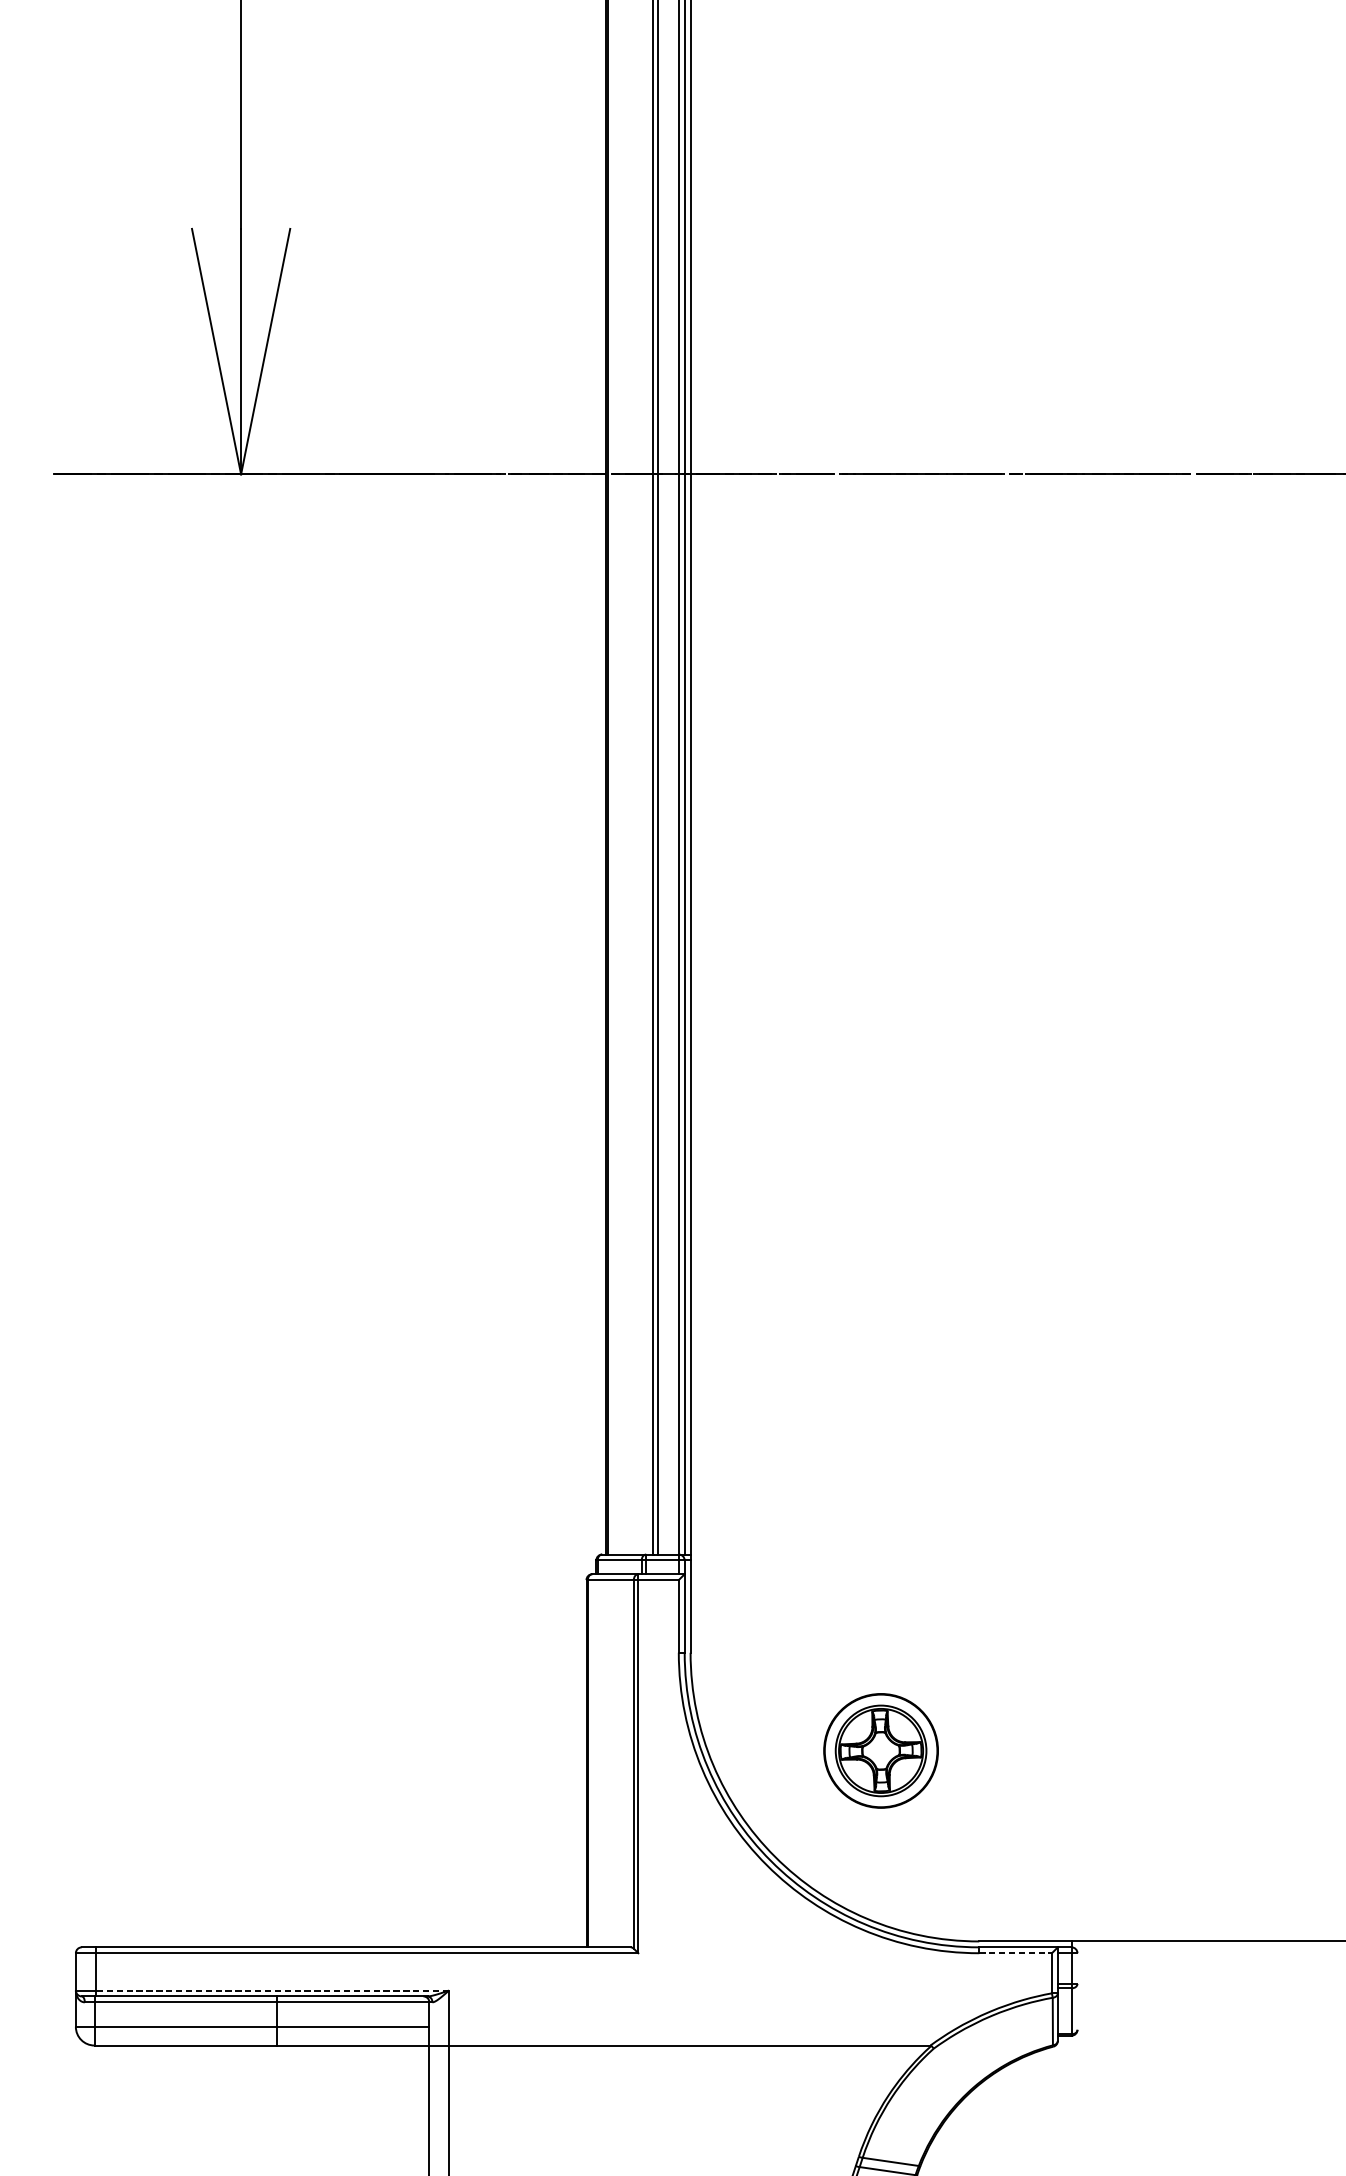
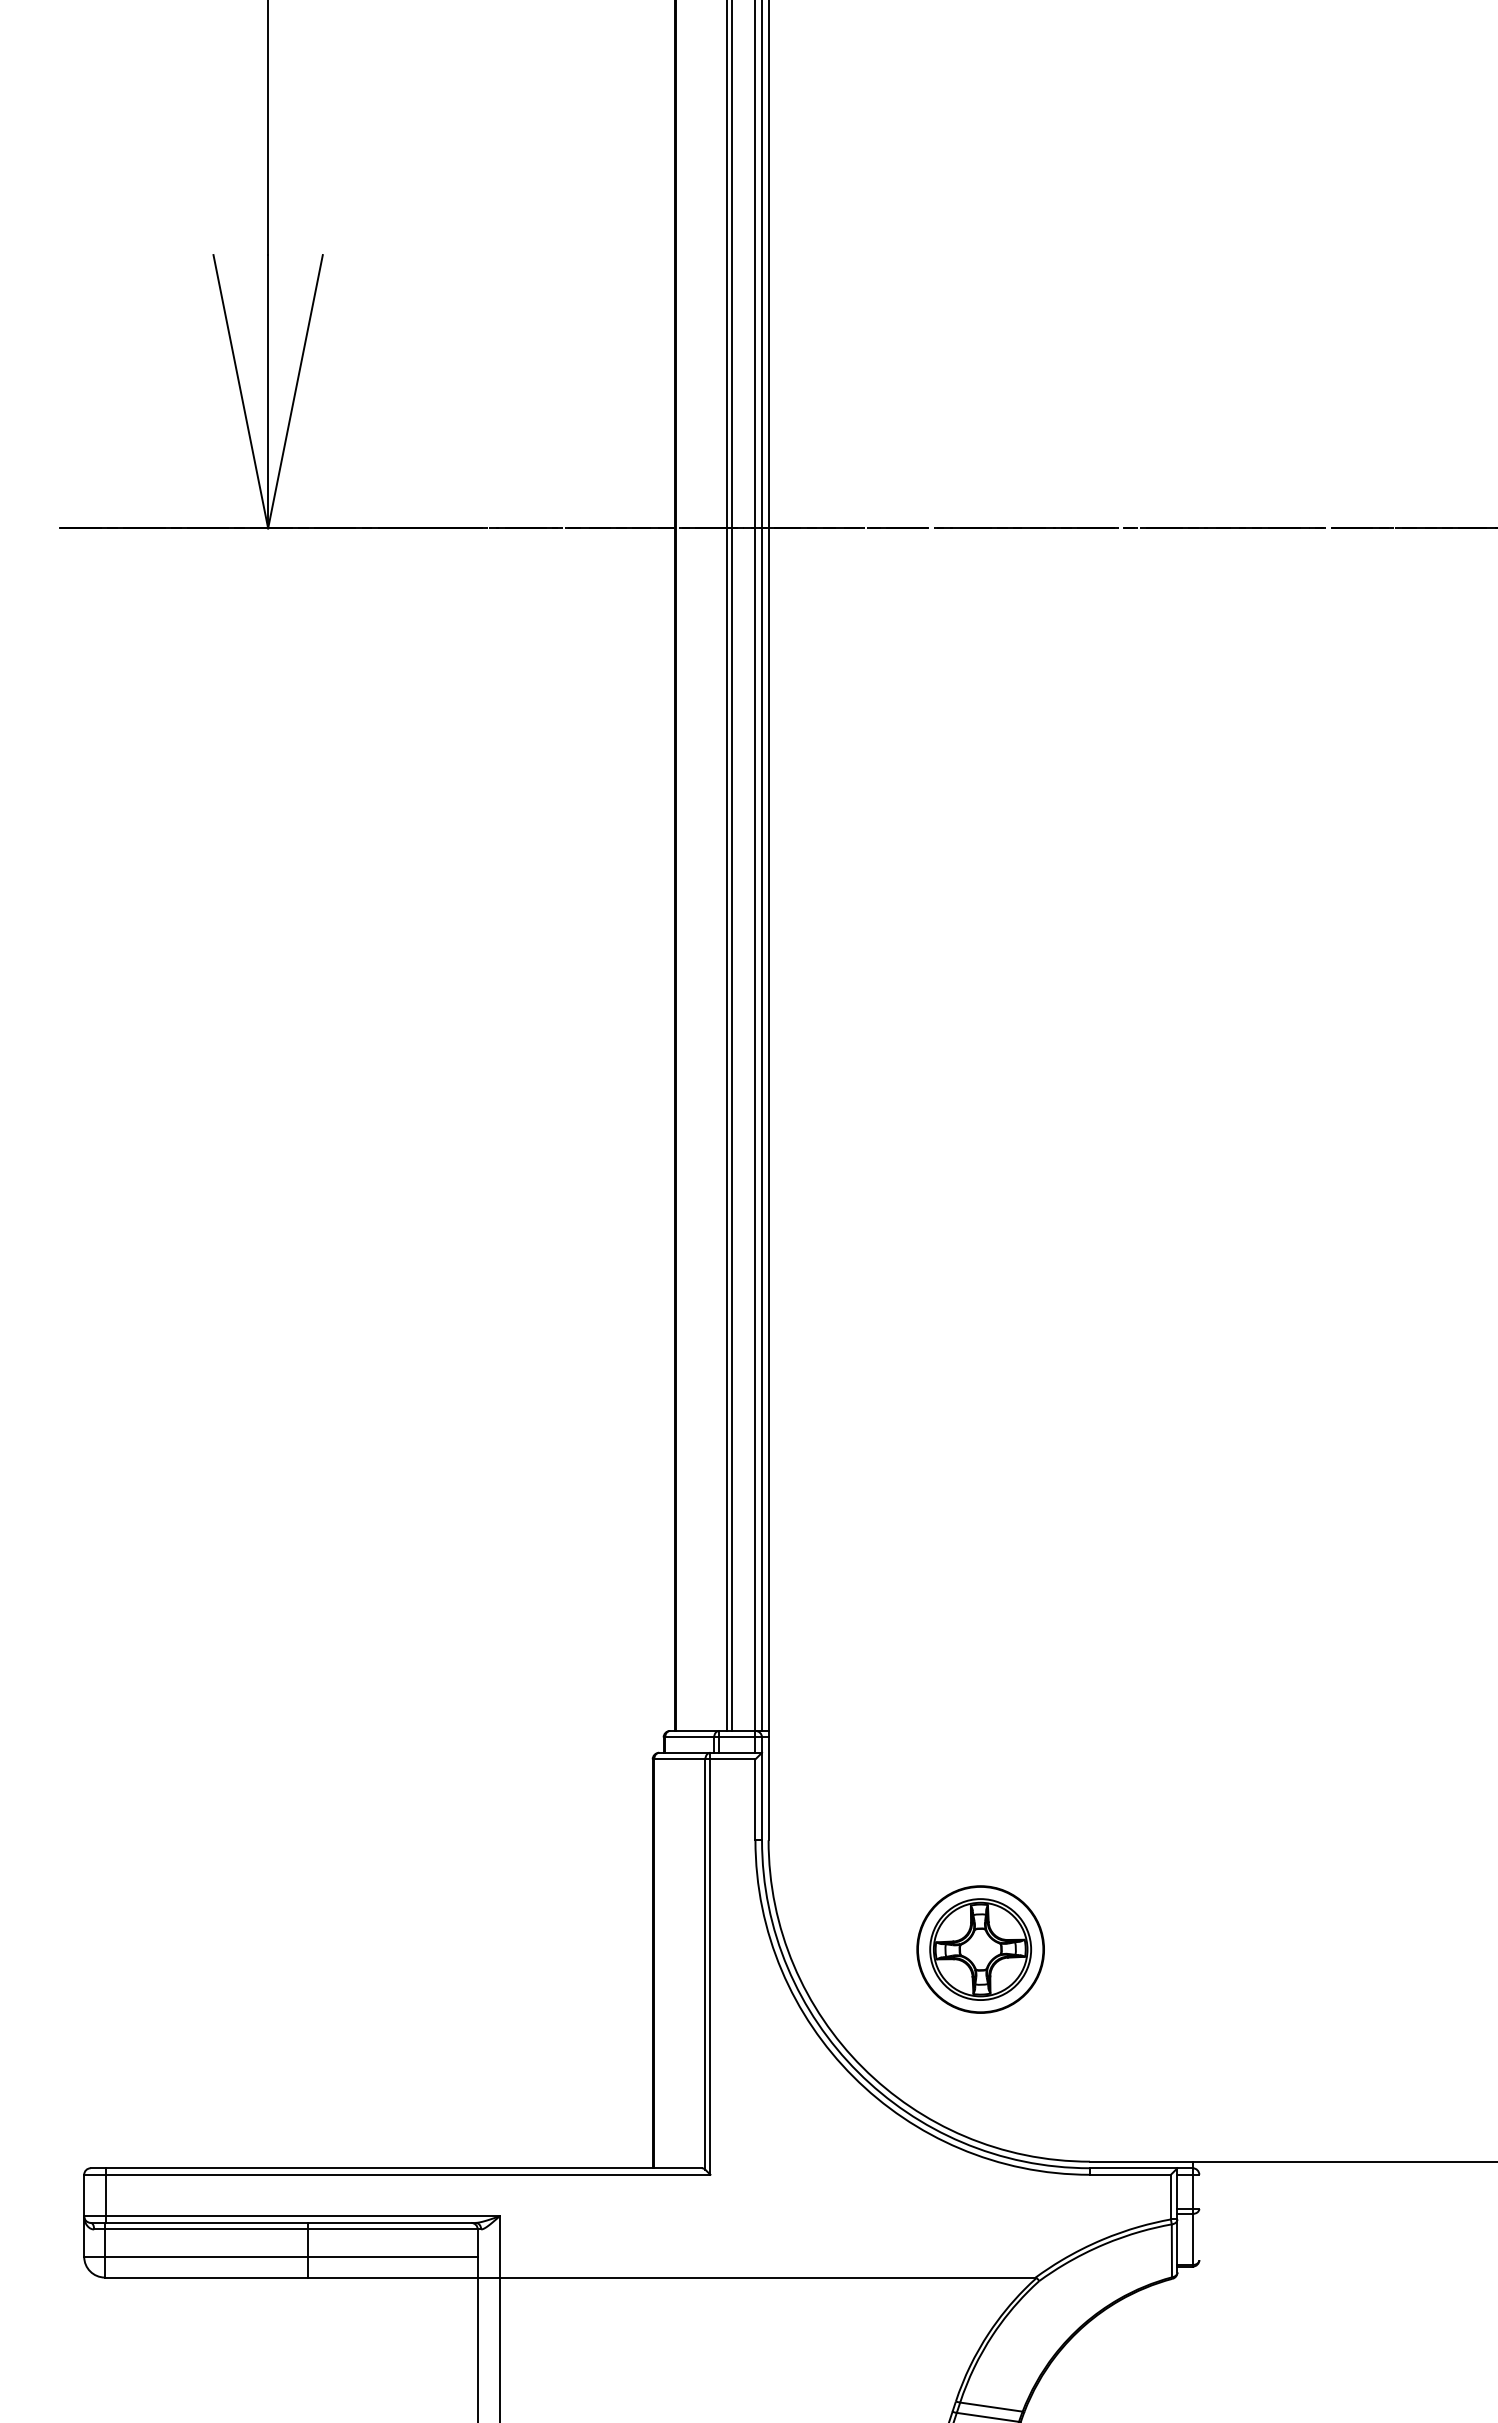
line: (1015, 1952) -> (1130, 2174), dashed -> solid
line: (271, 1990) -> (302, 2216), dashed -> solid

